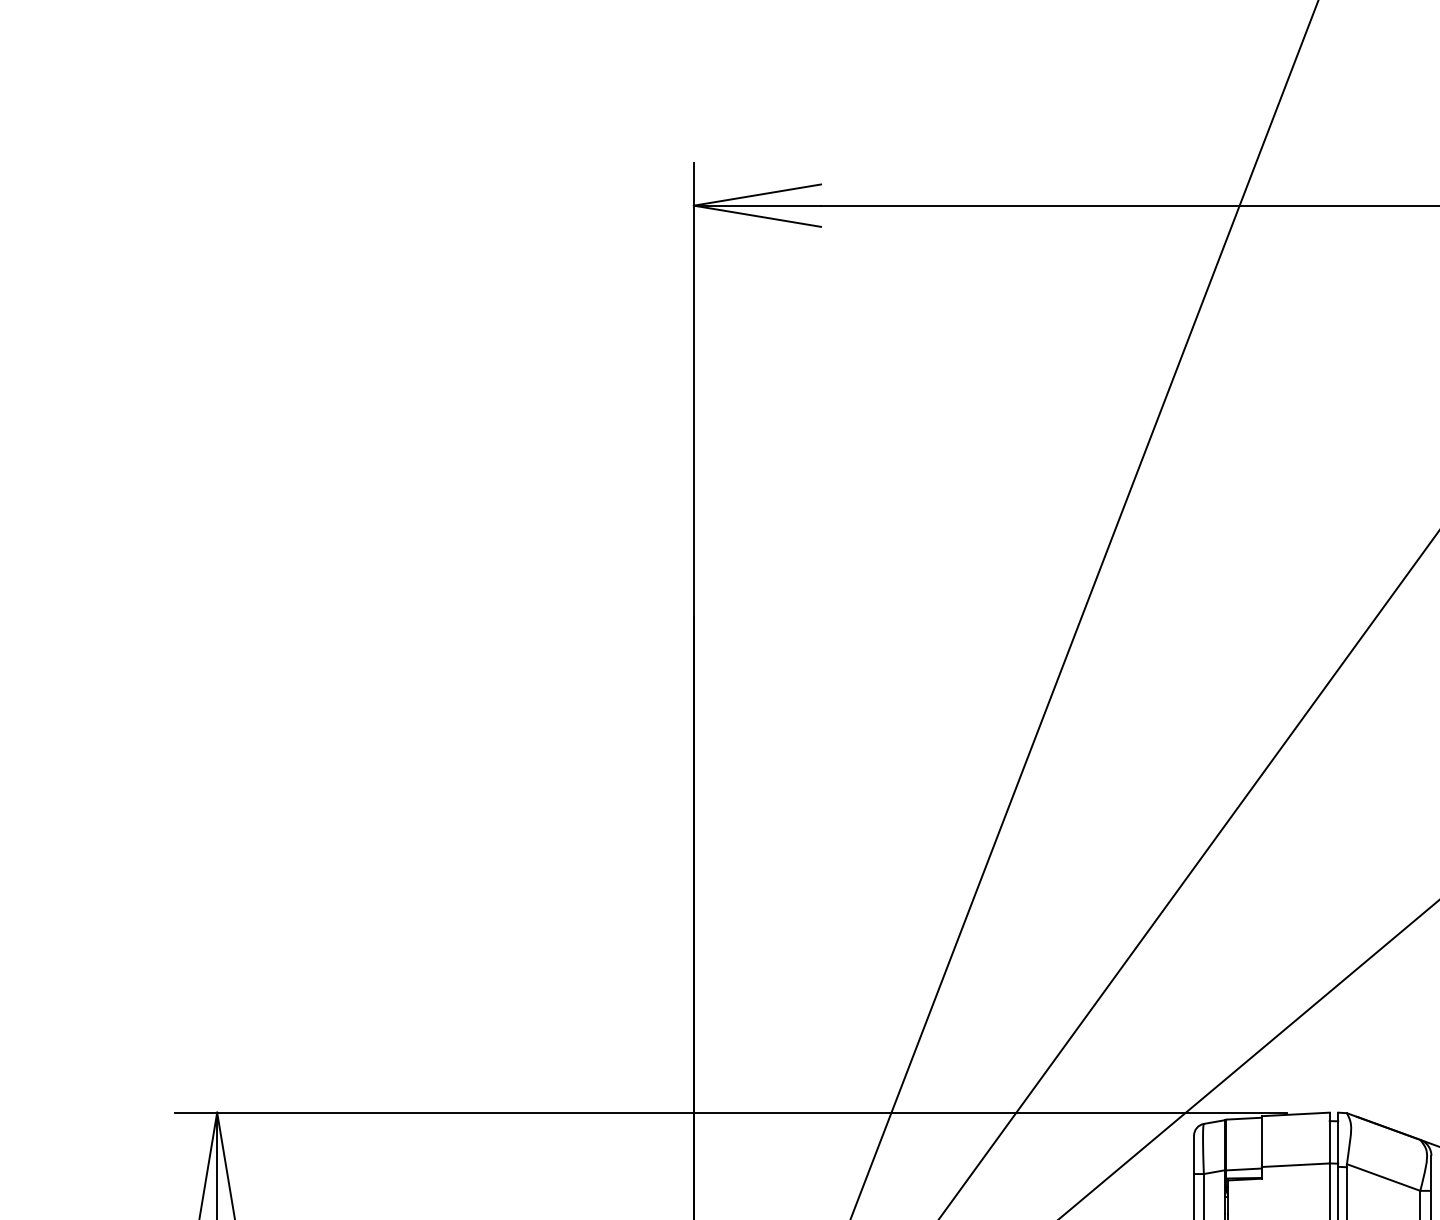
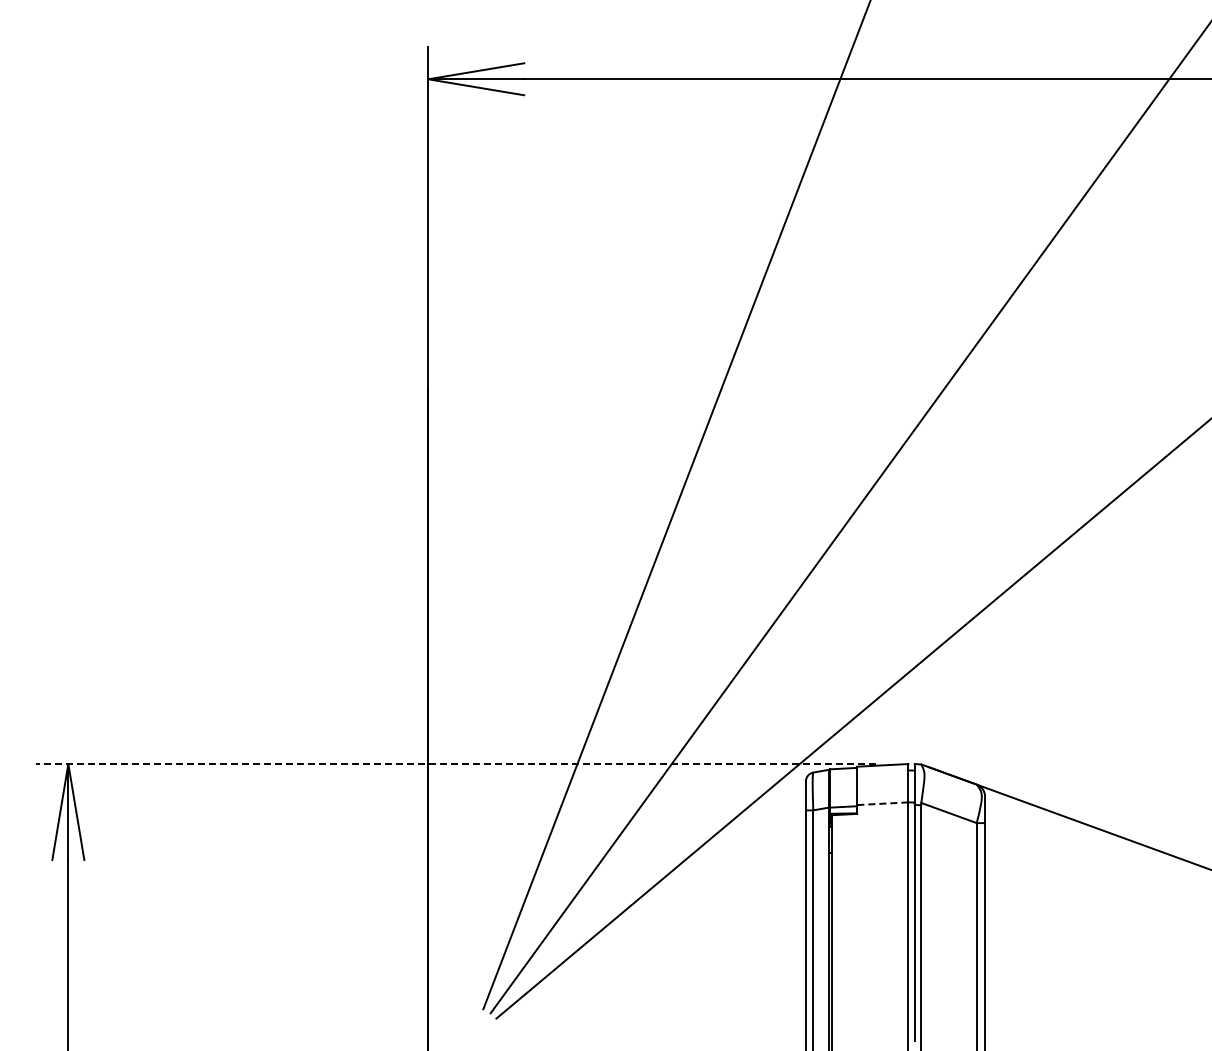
line: (731, 1113) -> (456, 764), solid -> dashed
line: (1295, 1164) -> (882, 803), solid -> dashed

